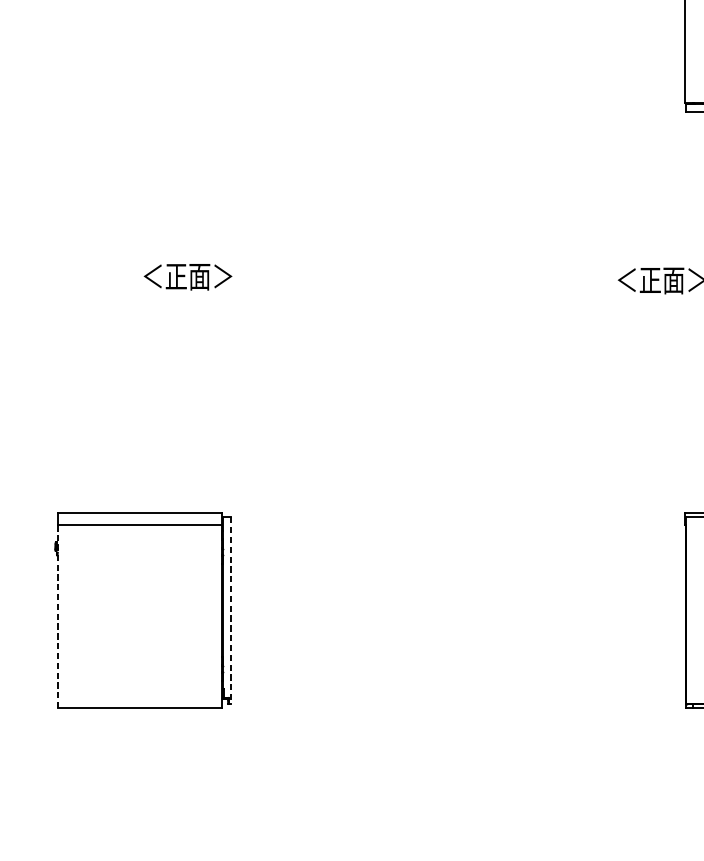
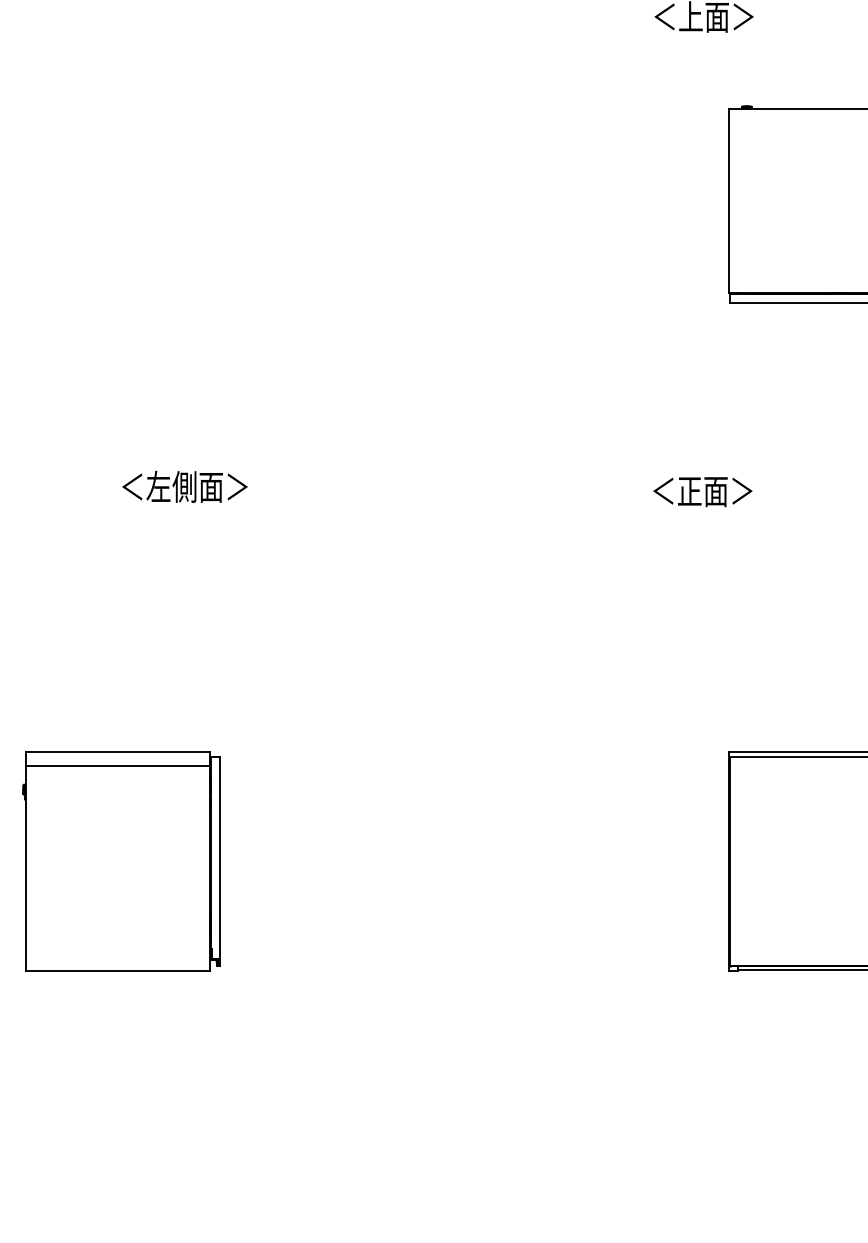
text: (210, 275) -> (196, 486), ＜正面＞ -> ＜左側面＞
line: (230, 610) -> (219, 861), dashed -> solid
line: (57, 616) -> (25, 868), dashed -> solid

